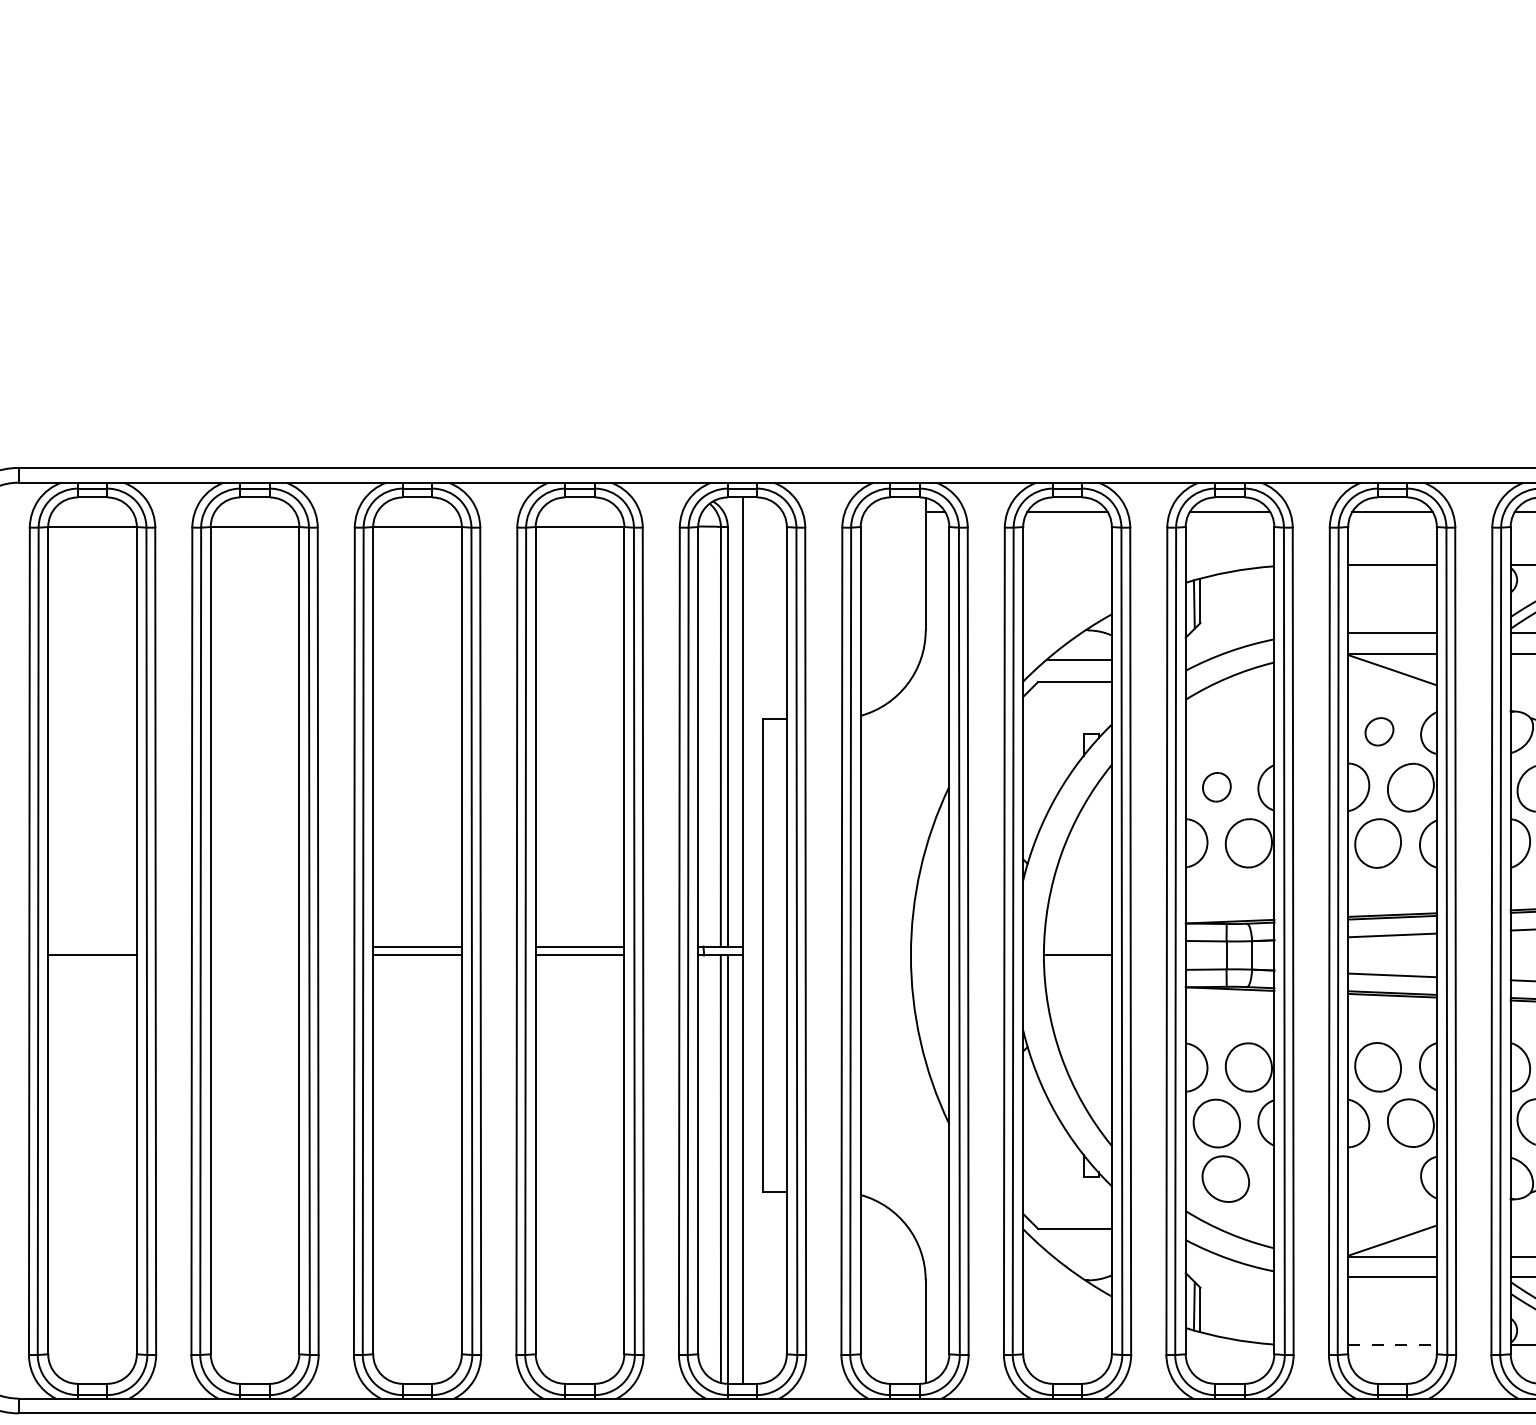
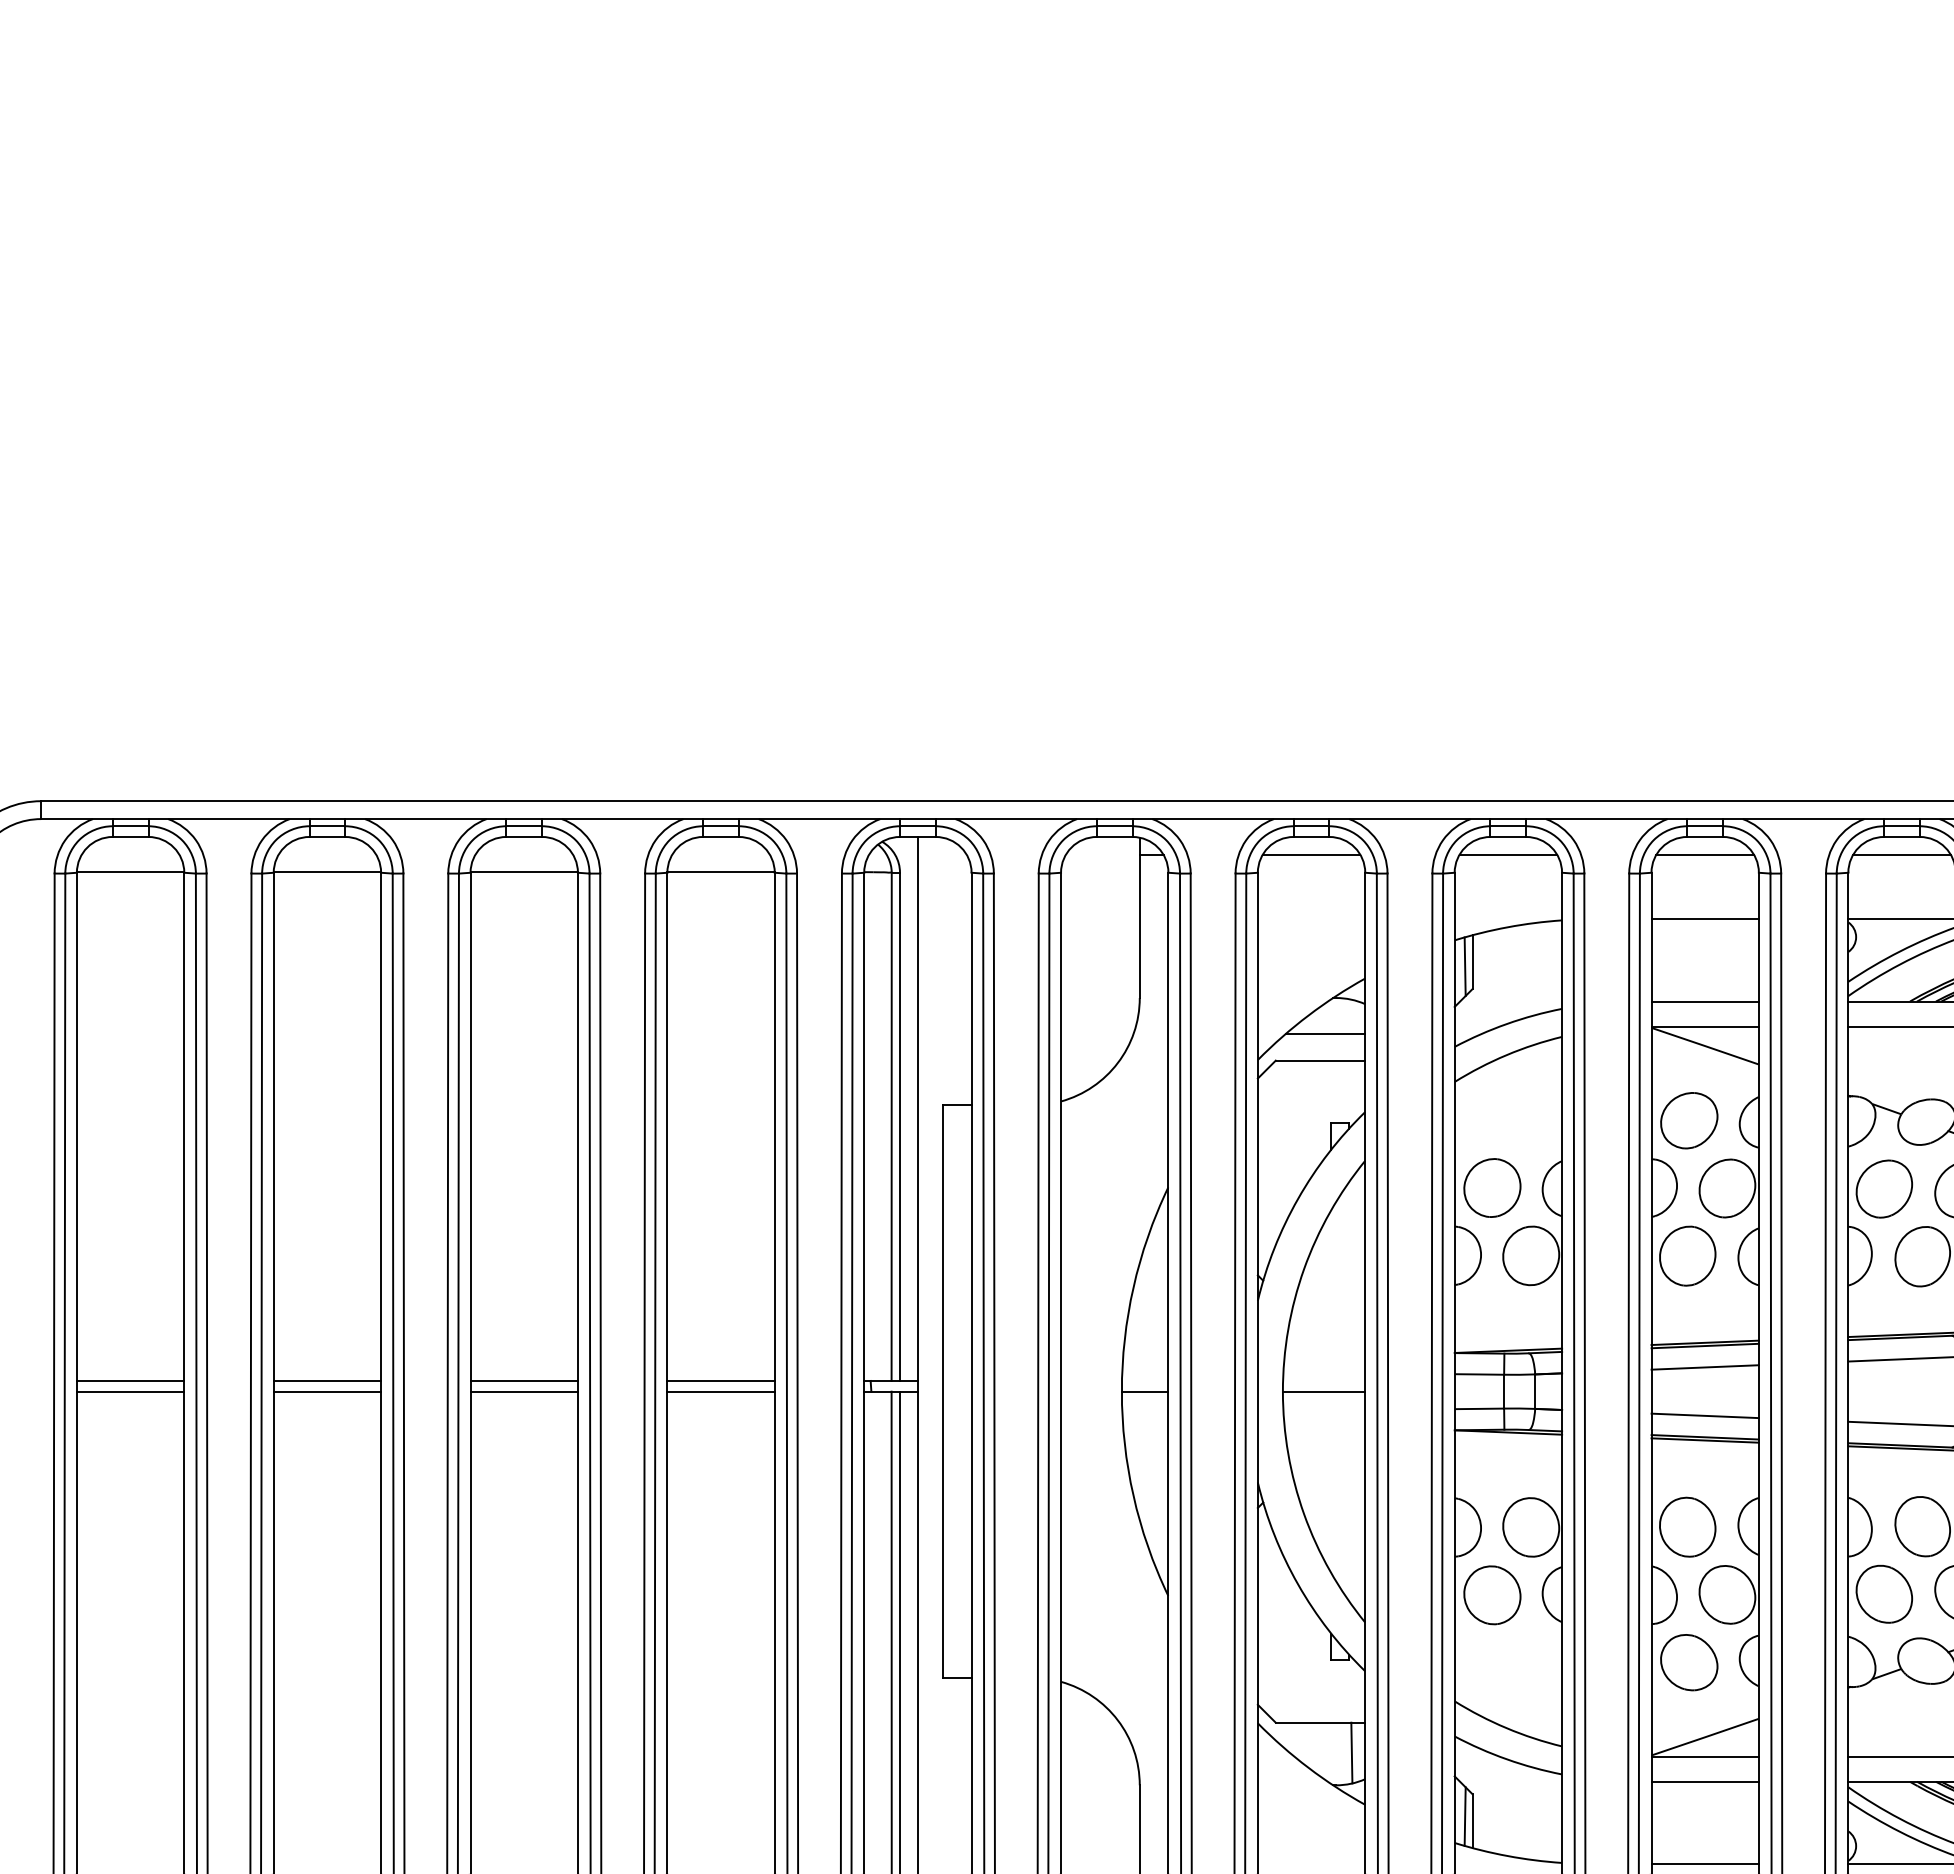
part: (1379, 731) -> (1689, 1120), size x1.67
part: (1216, 786) -> (1492, 1187), size x1.67
line: (92, 946) -> (130, 1380), added
line: (255, 946) -> (327, 1380), added
line: (255, 955) -> (327, 1391), added
line: (929, 955) -> (1144, 1391), added
part: (1226, 1179) -> (1689, 1662), moved
line: (1100, 1253) -> (1351, 1752), added
line: (1392, 1345) -> (1705, 1864), dashed -> solid

